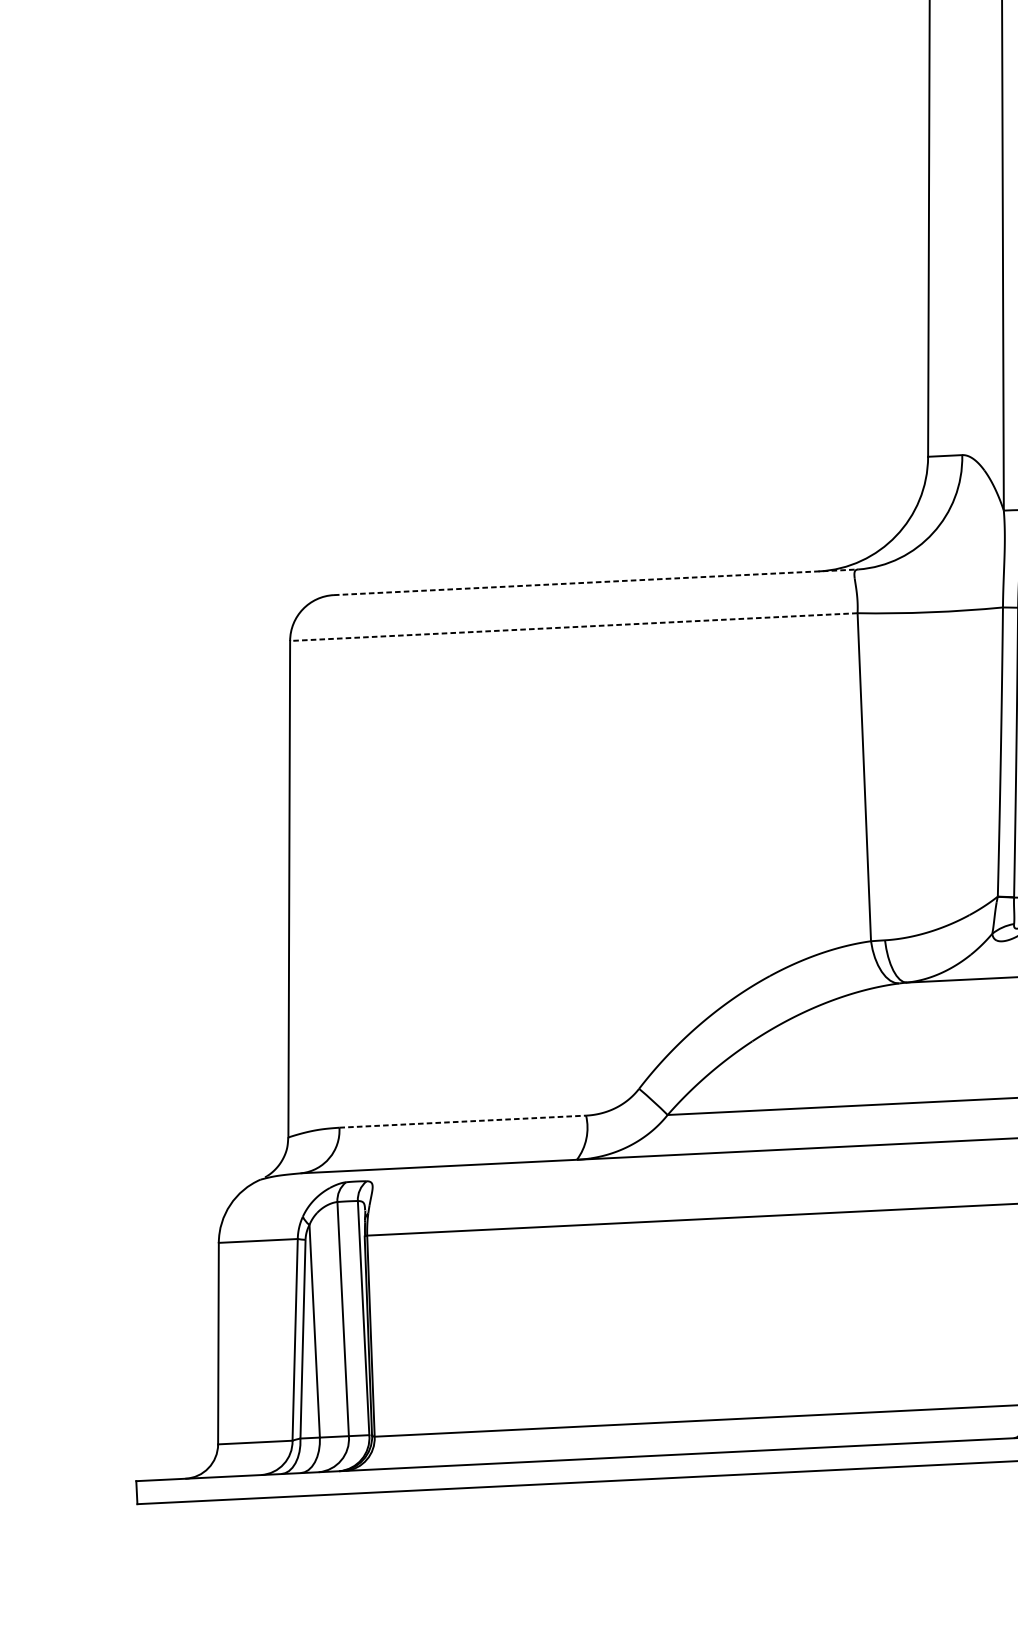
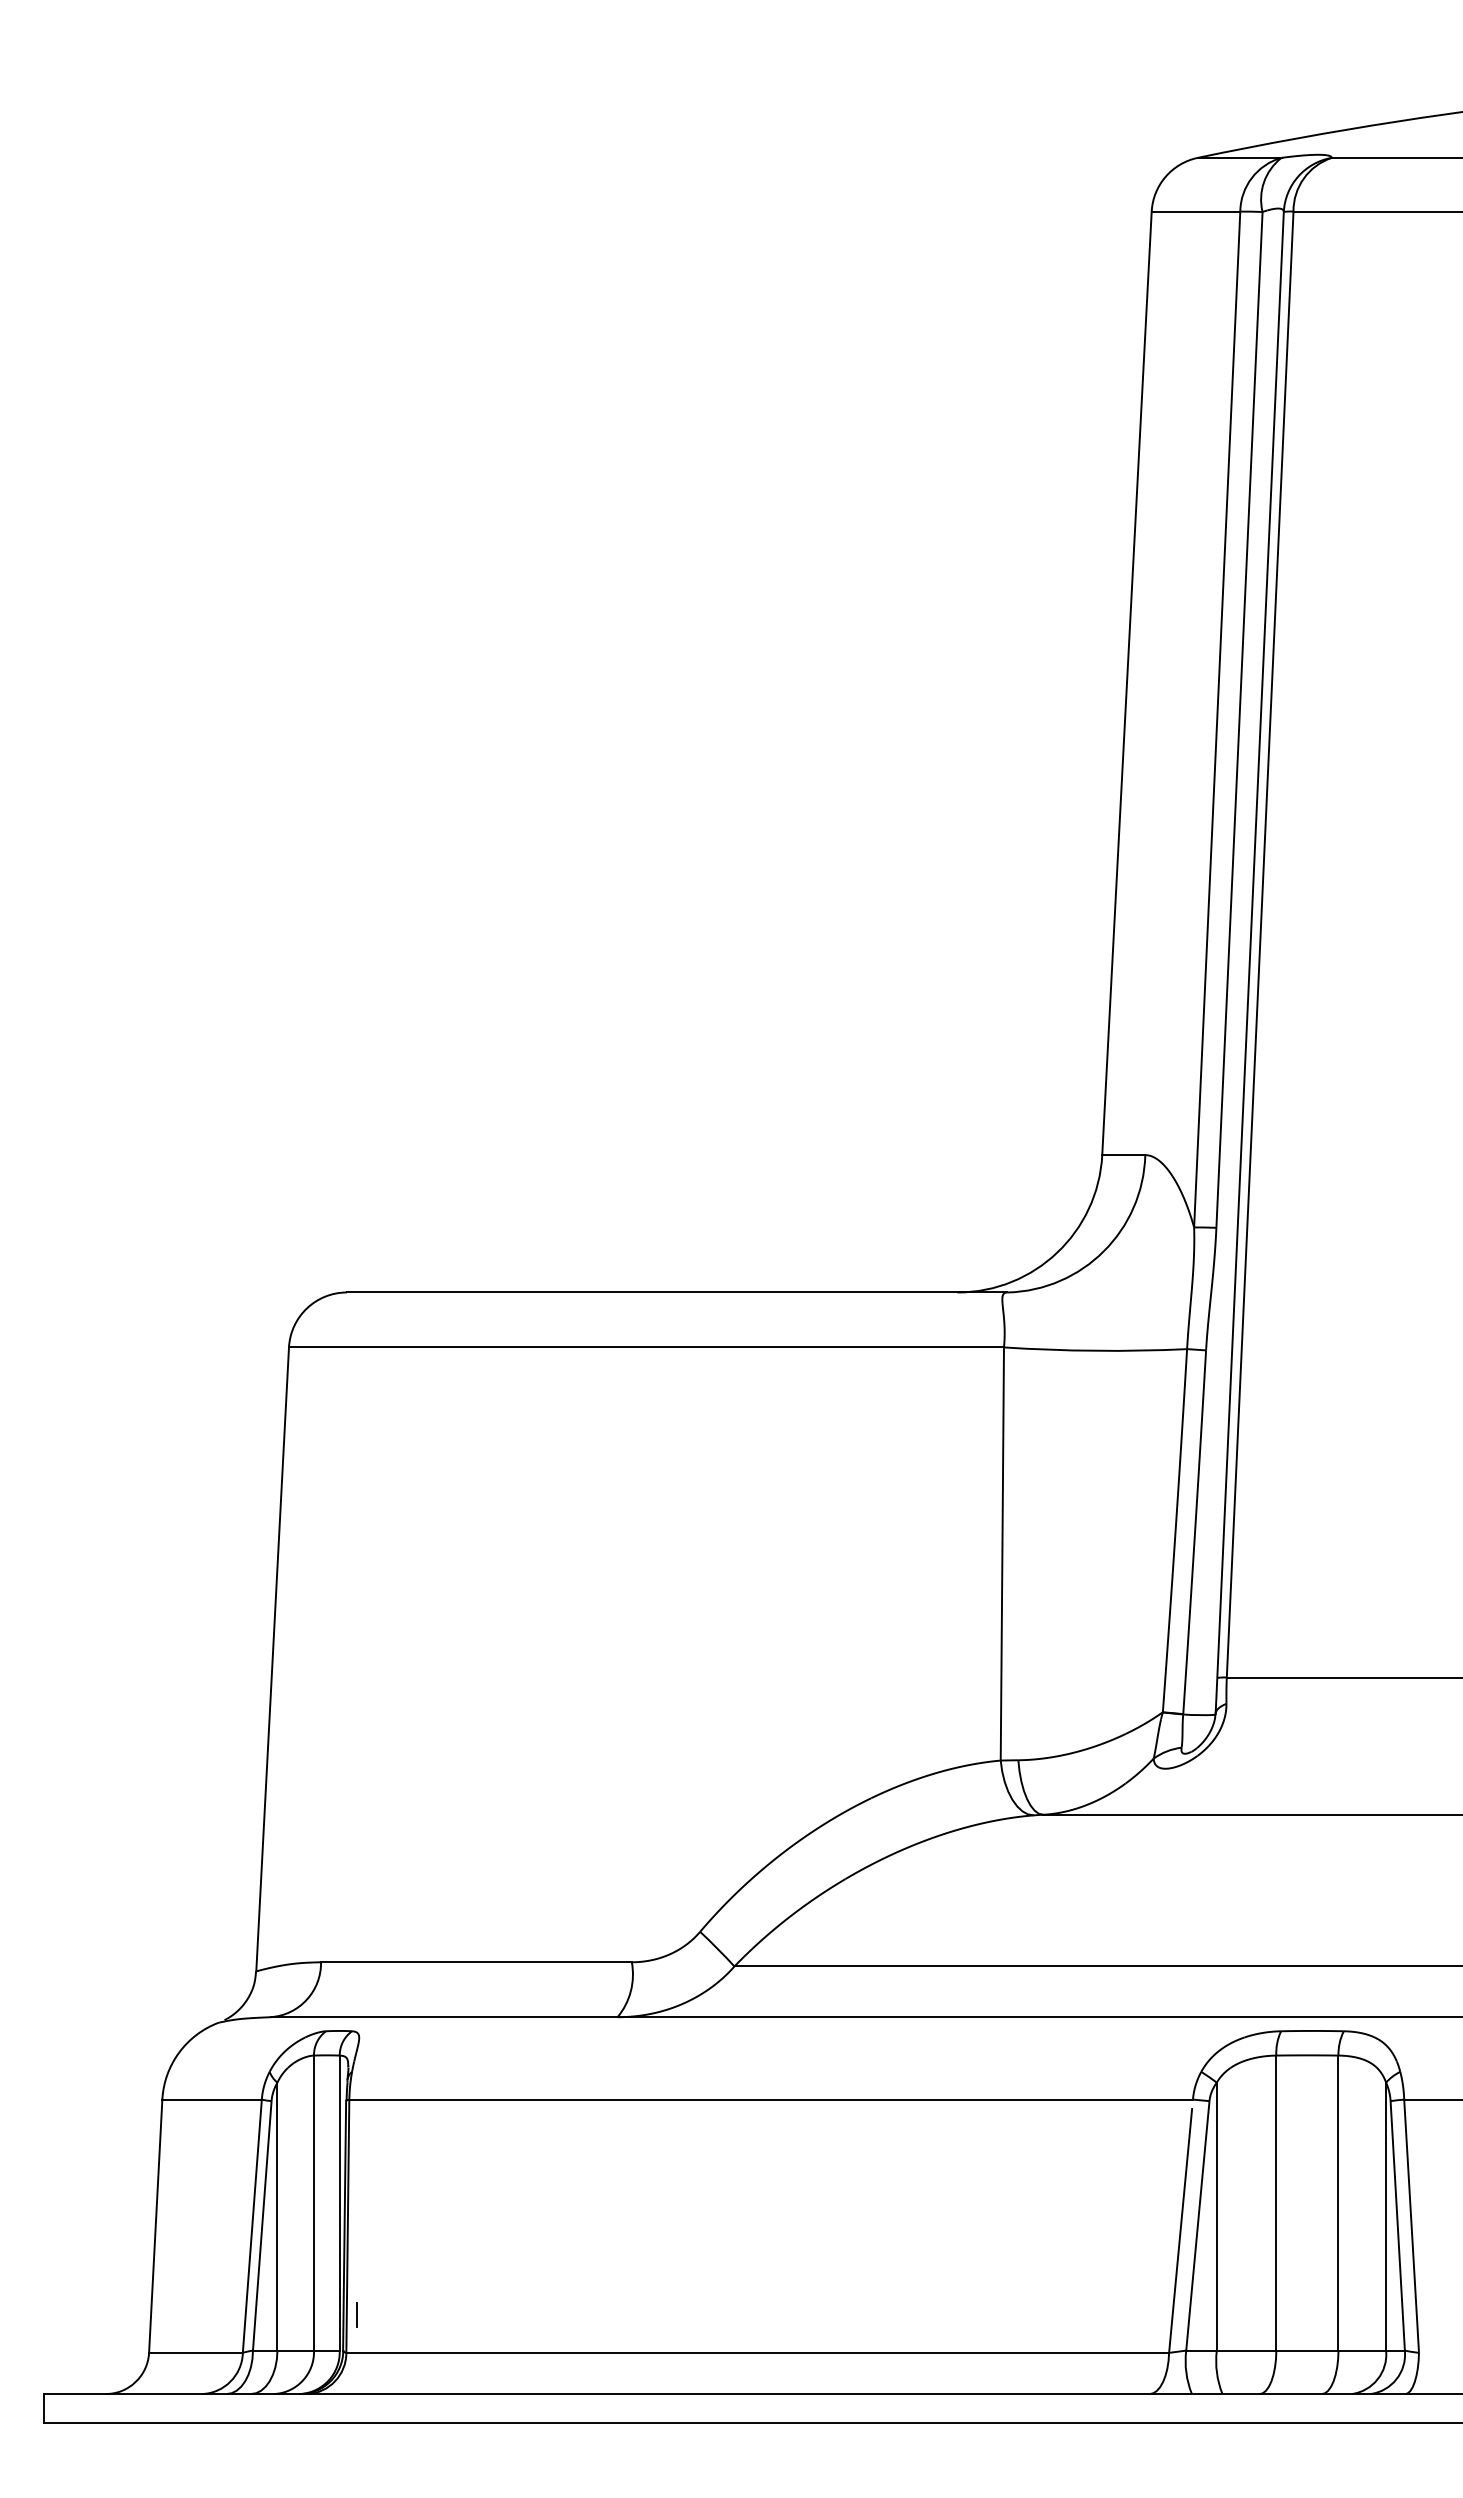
line: (596, 582) -> (677, 1292), dashed -> solid
line: (573, 627) -> (646, 1347), dashed -> solid
line: (462, 1121) -> (476, 1962), dashed -> solid
line: (382, 1405) -> (357, 2314), added

